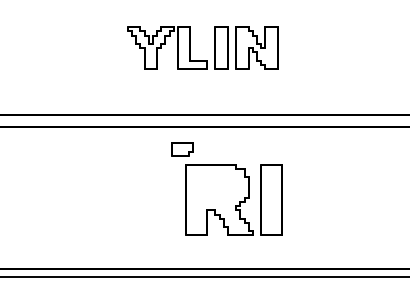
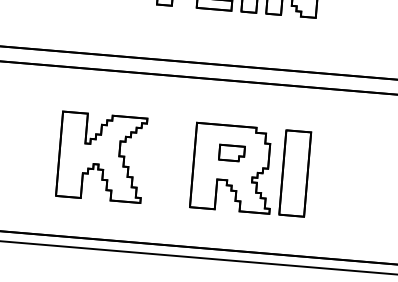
part: (182, 149) -> (231, 153), moved
part: (109, 199) -> (102, 156), added

